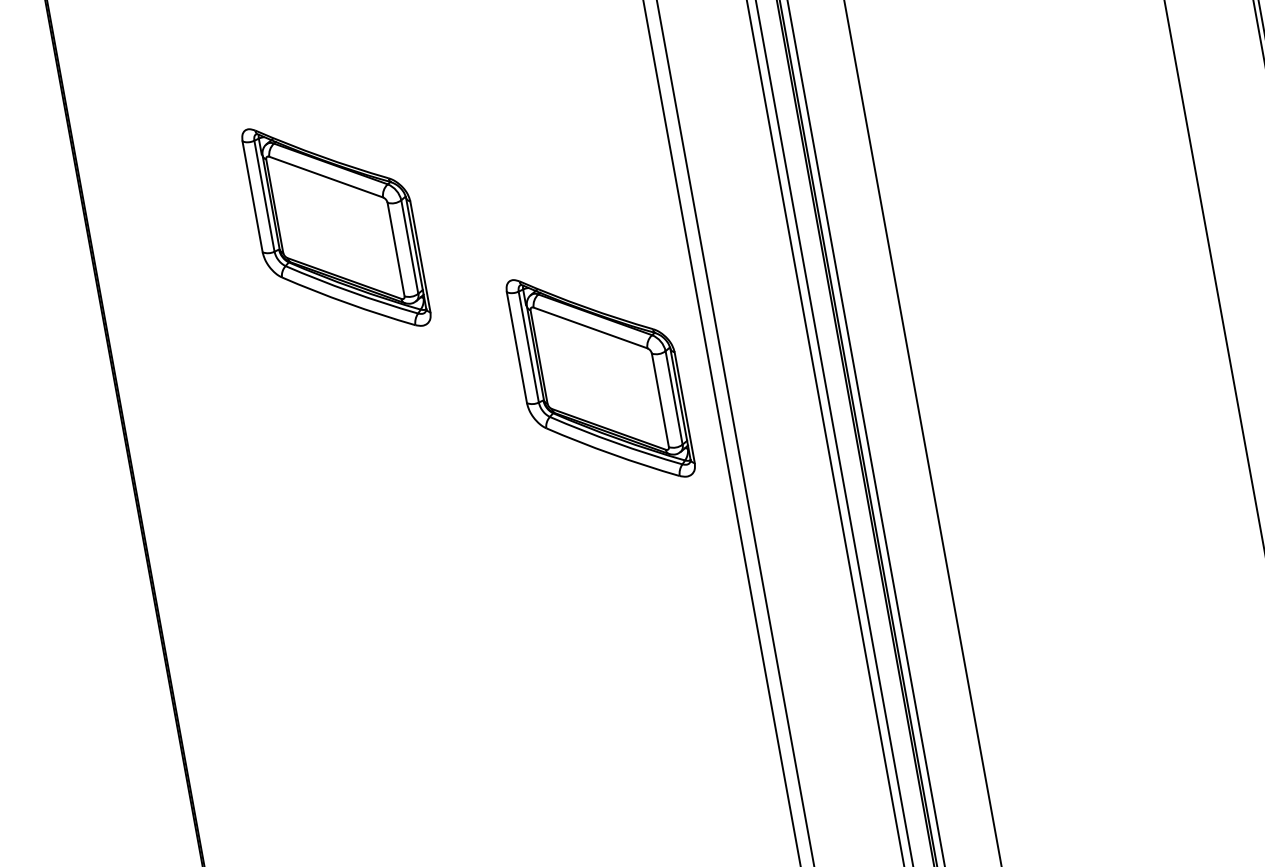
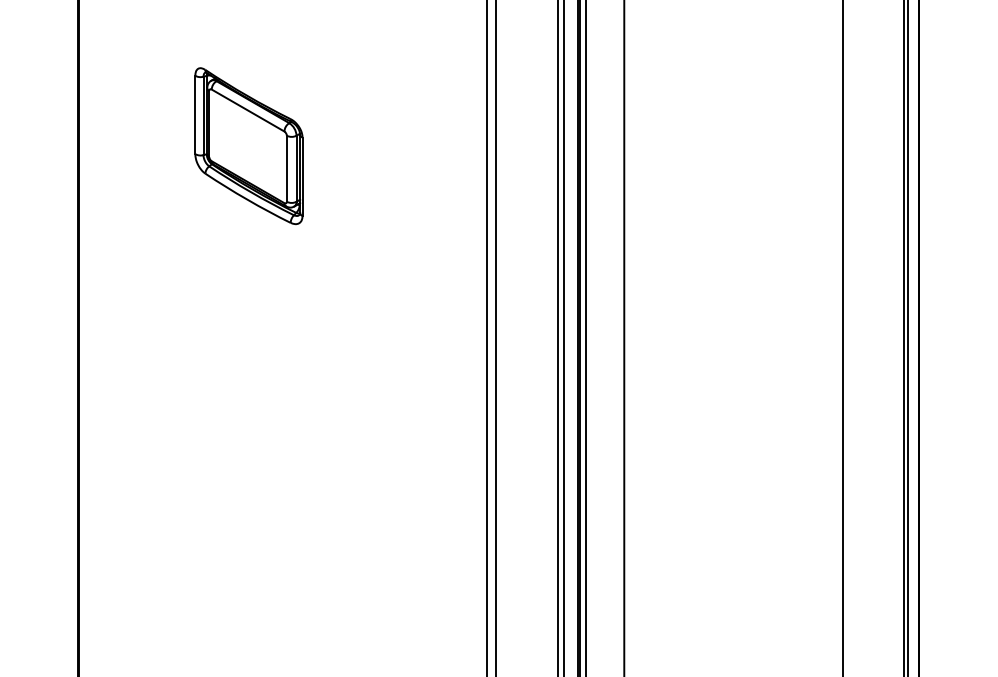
part: (600, 378) -> (410, 282), removed

